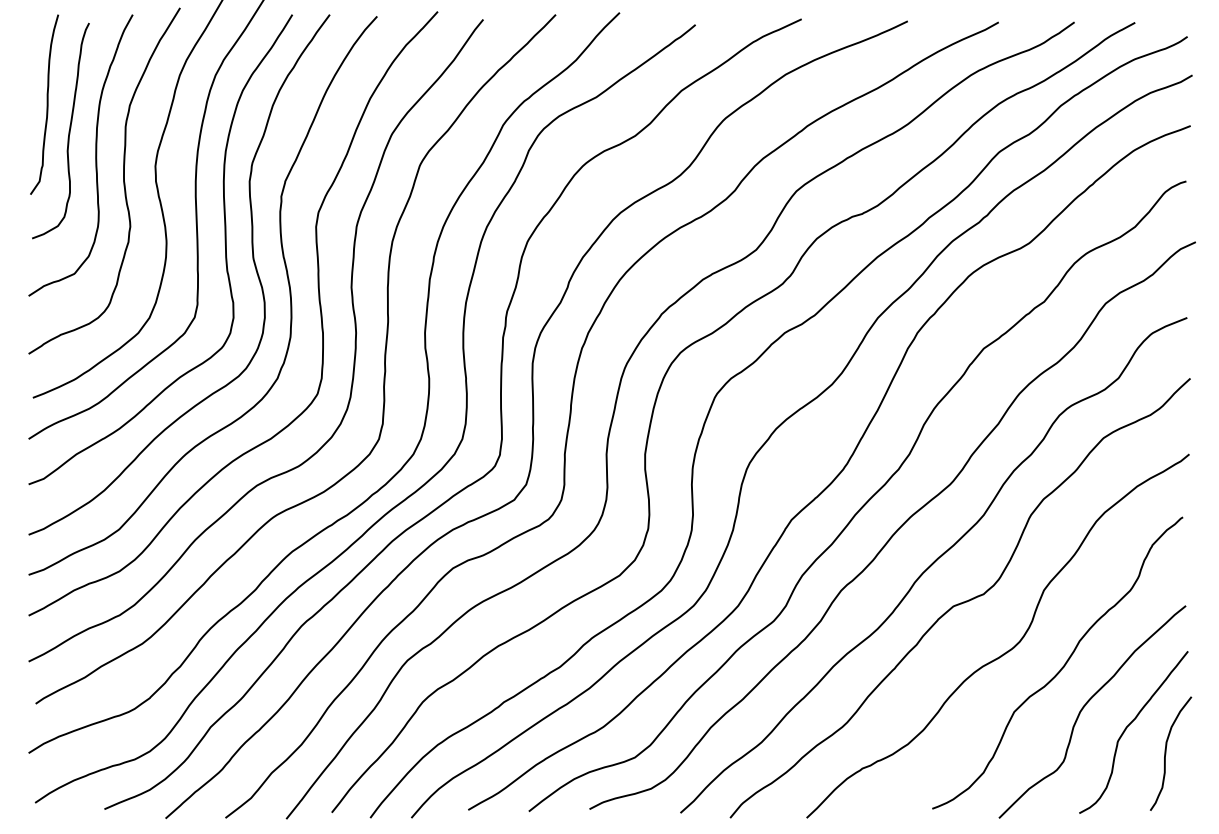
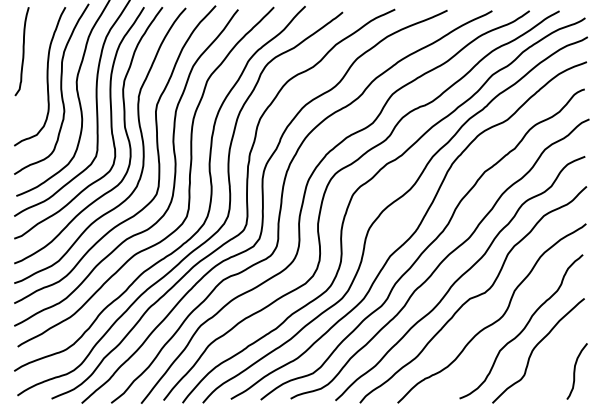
curve: (67, 130) -> (33, 64), removed
curve: (1128, 727) -> (556, 358), removed

